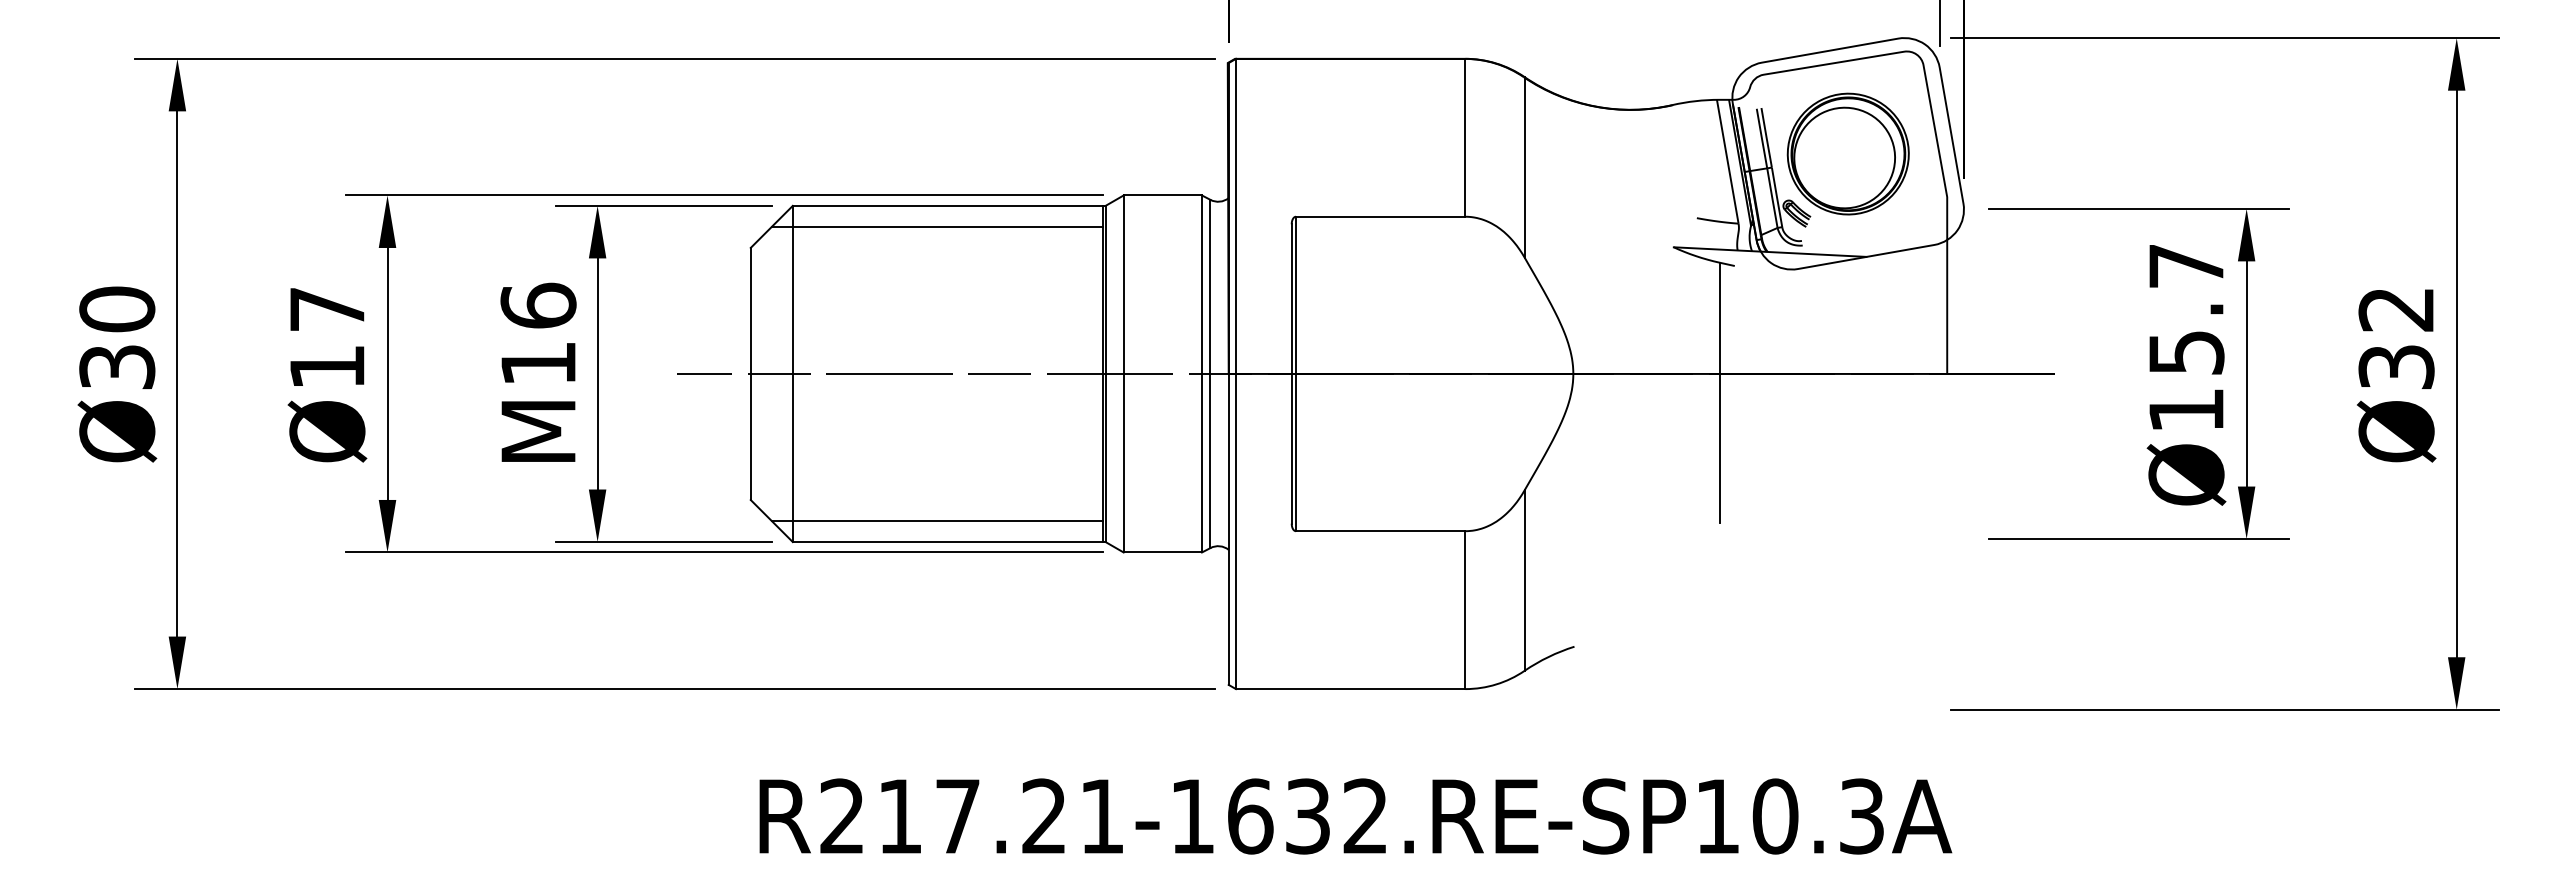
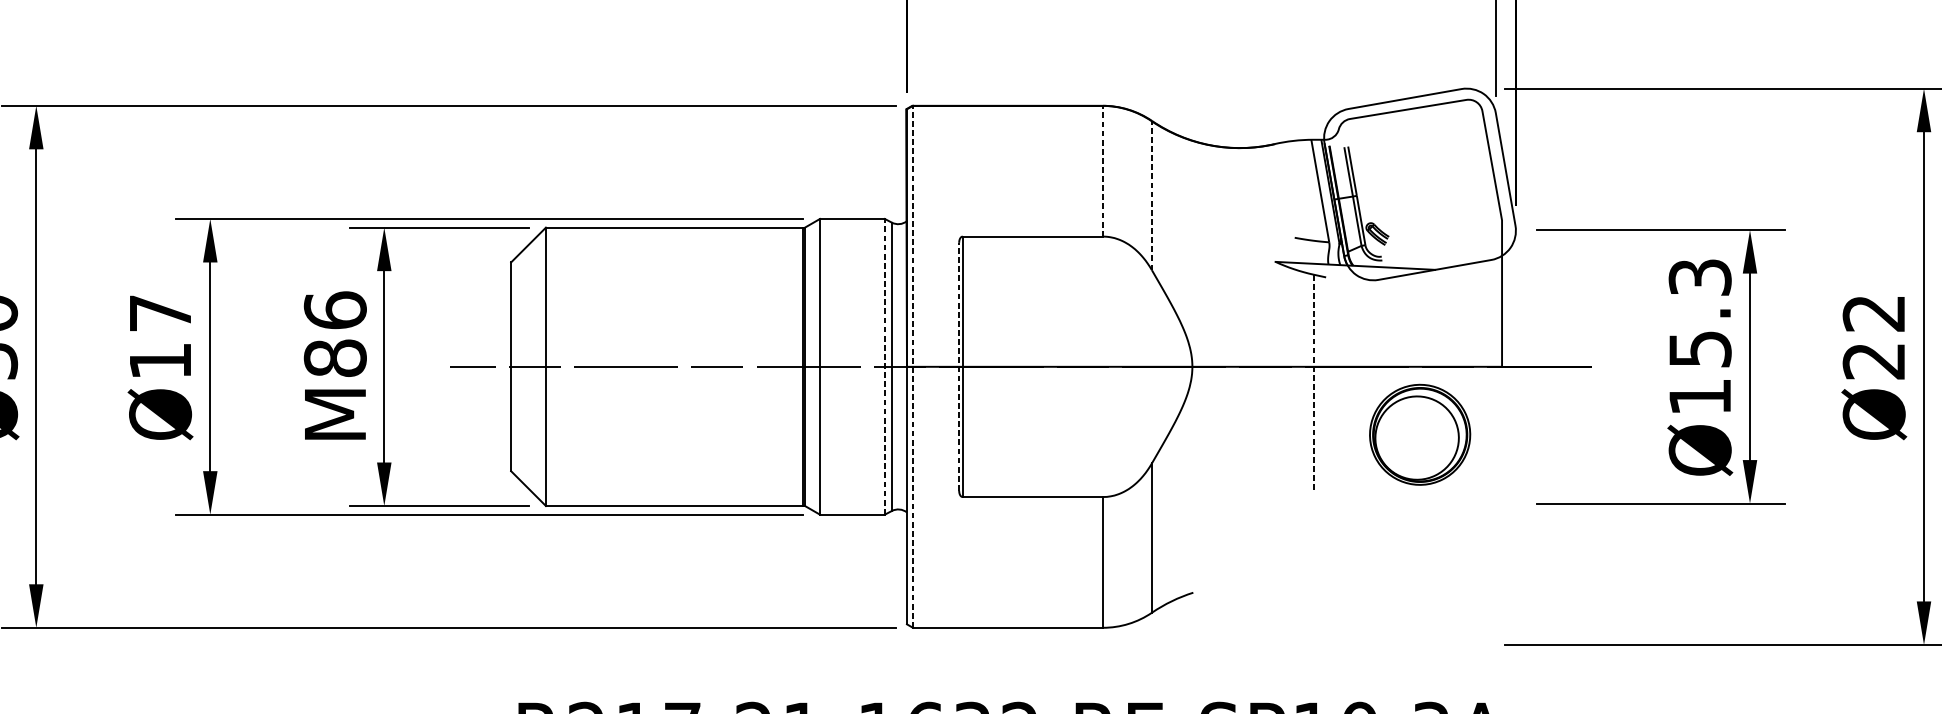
line: (1465, 137) -> (1103, 170), solid -> dashed
part: (1847, 153) -> (1419, 434), moved
line: (1524, 166) -> (1151, 194), solid -> dashed
line: (936, 226) -> (664, 244), removed
text: (2186, 266) -> (1700, 277), Ø15.7 -> Ø15.3
text: (538, 363) -> (335, 358), M16 -> M86
text: (2396, 367) -> (1874, 361), Ø32 -> Ø22
line: (1201, 373) -> (884, 366), solid -> dashed
line: (1235, 373) -> (912, 366), solid -> dashed
line: (1291, 373) -> (958, 366), solid -> dashed
line: (1720, 392) -> (1314, 382), solid -> dashed
line: (936, 521) -> (664, 489), removed

